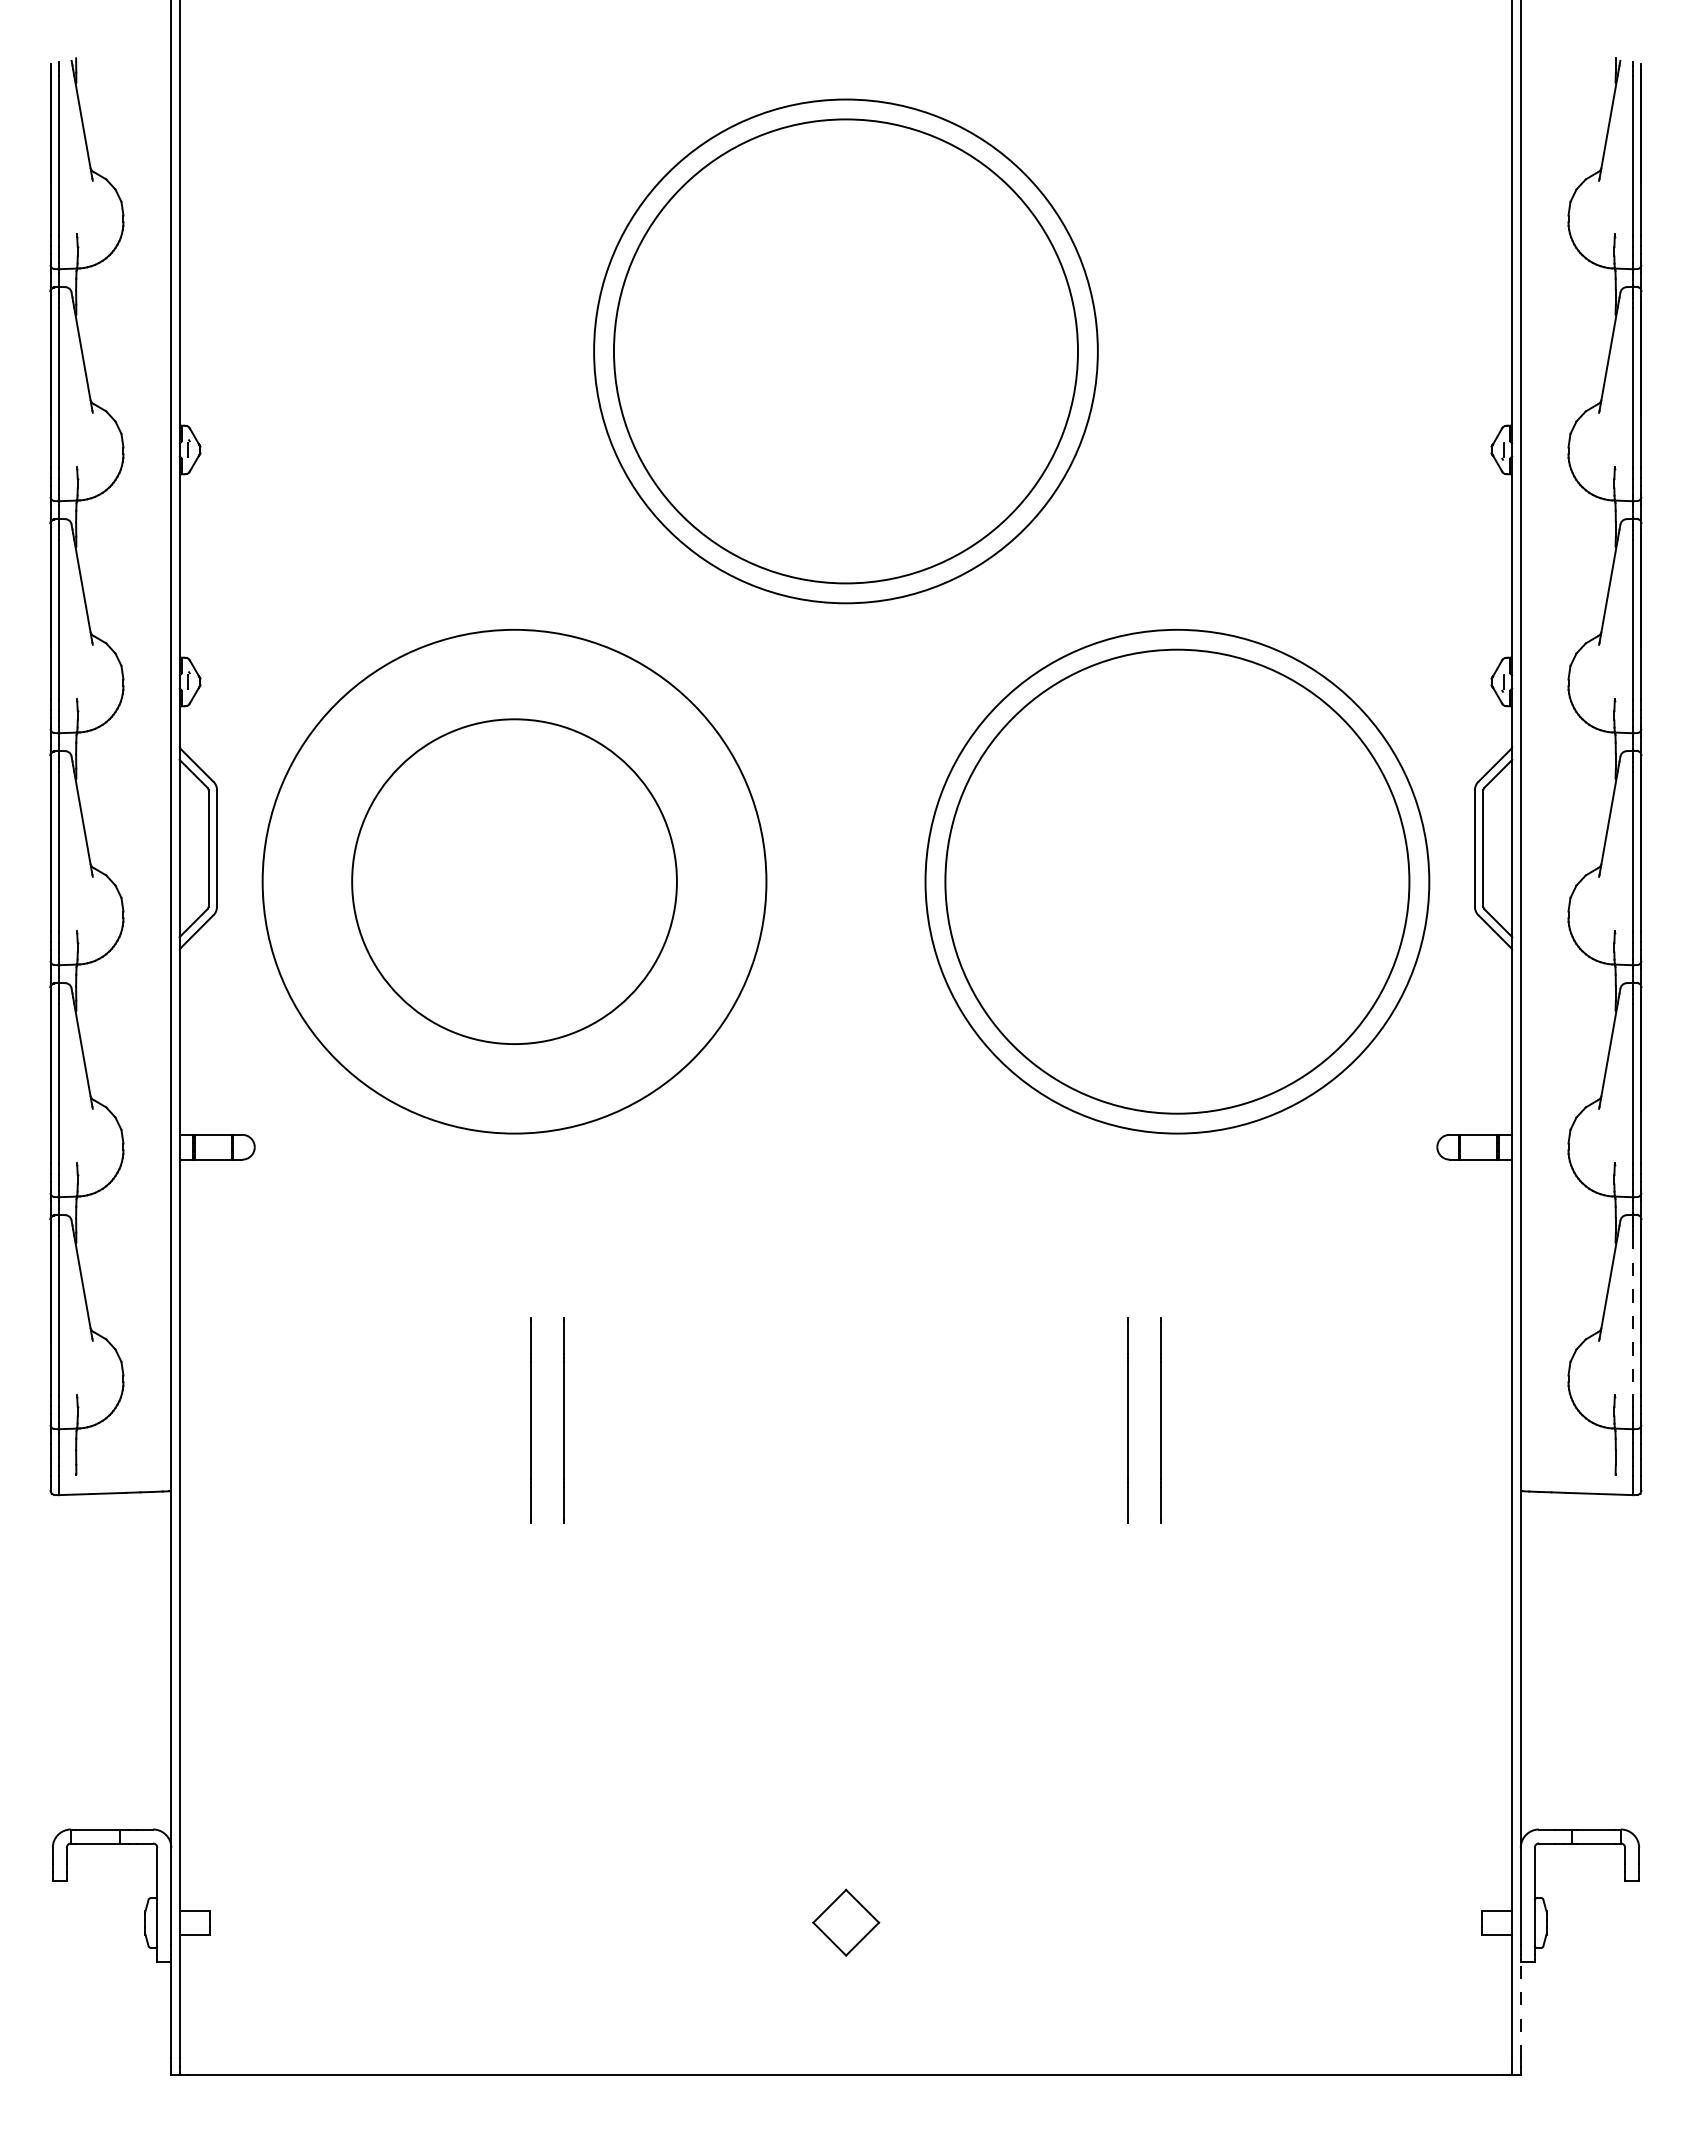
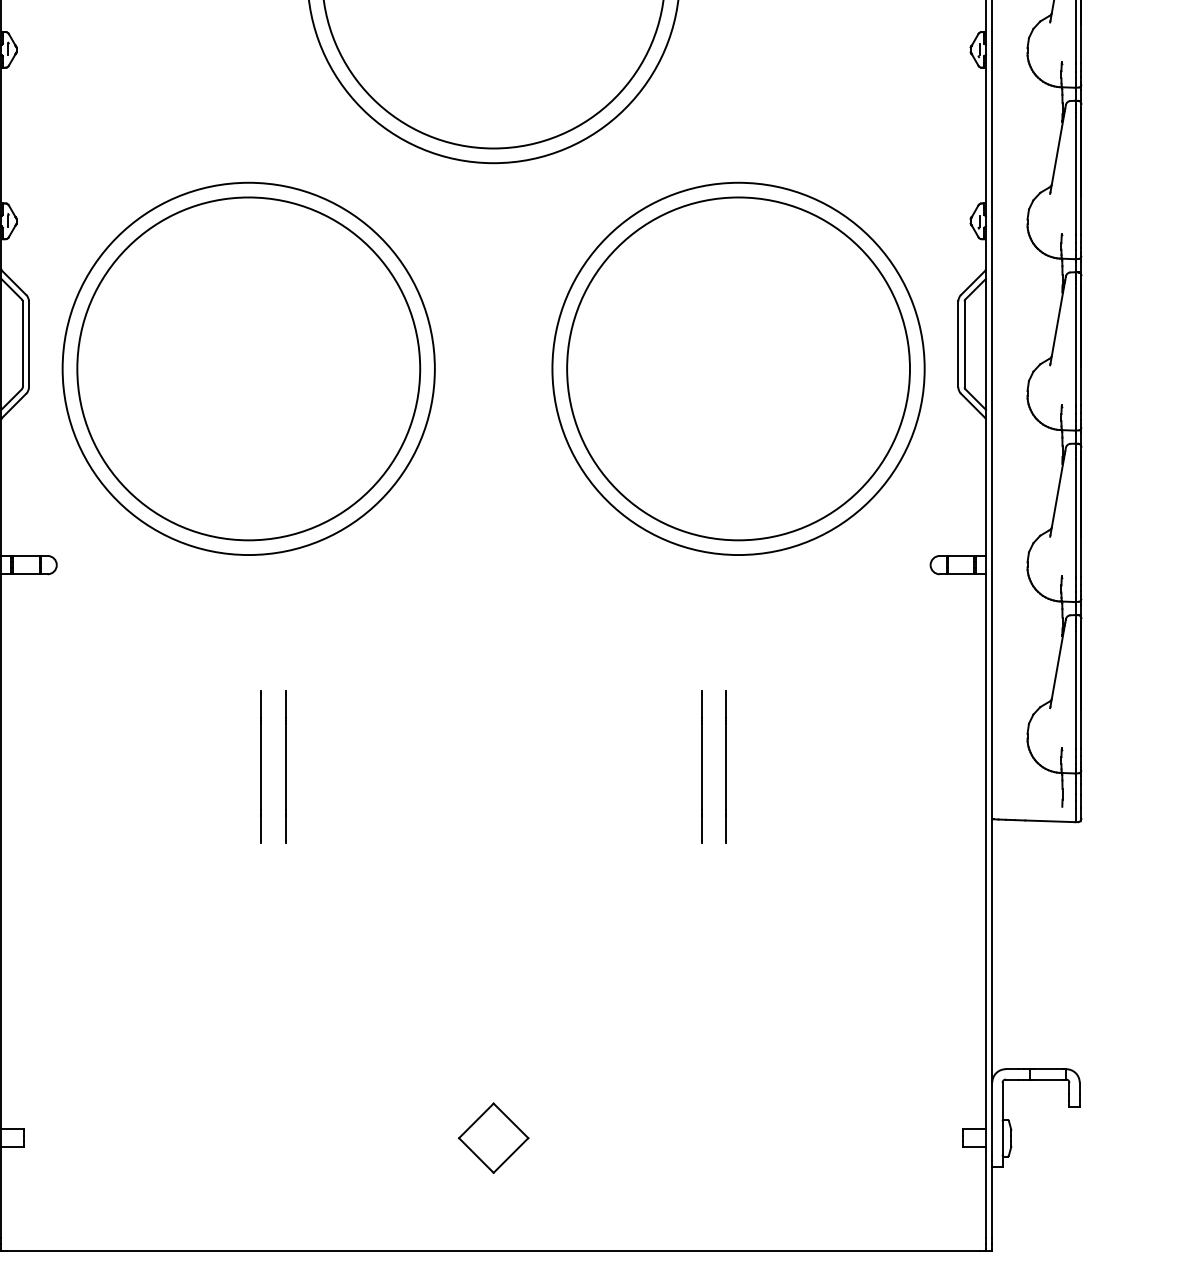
circle: (514, 881) -> (248, 368), size x1.43
line: (1633, 1316) -> (1075, 690), dashed -> solid
part: (846, 1922) -> (494, 1137), size x1.43
line: (1520, 2010) -> (992, 1202), dashed -> solid

